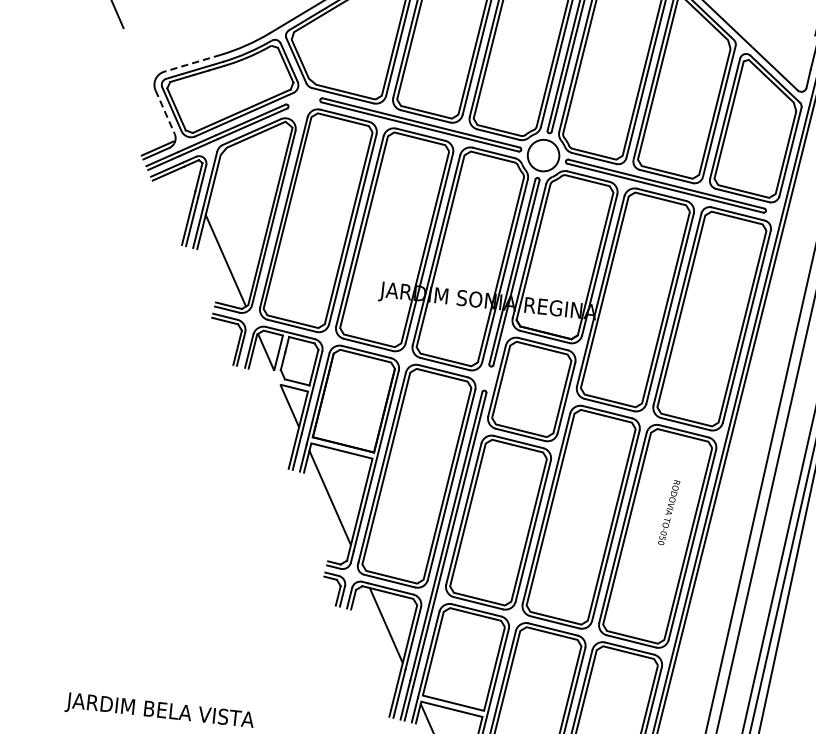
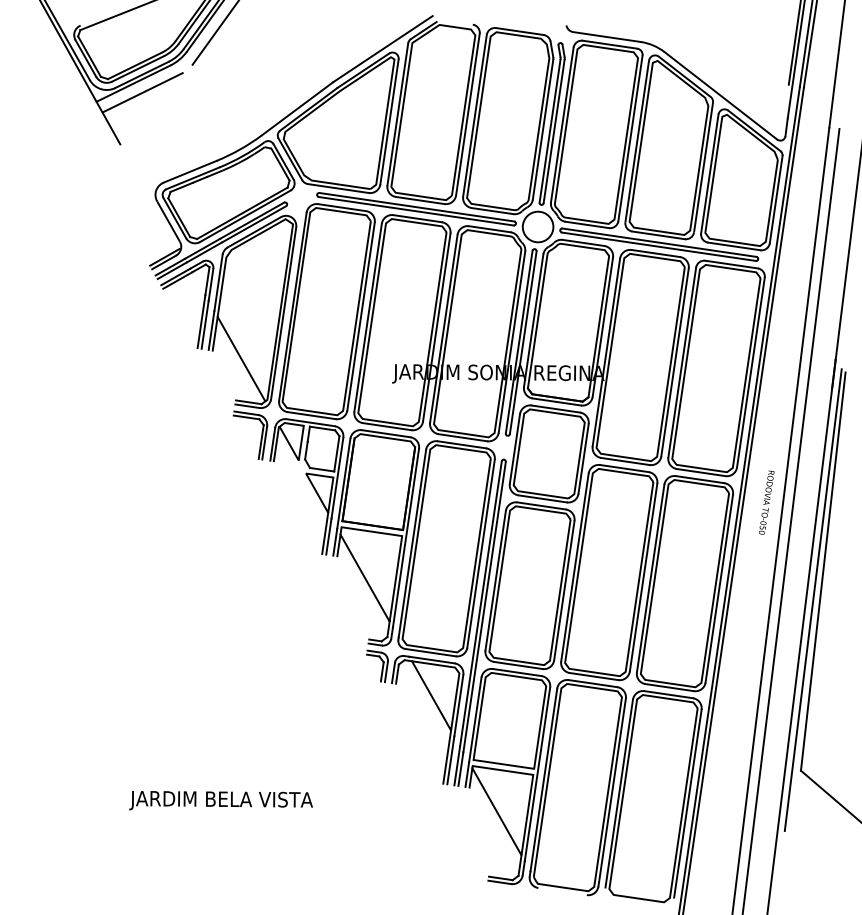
line: (192, 63) -> (190, 171), dashed -> solid
line: (165, 113) -> (168, 222), dashed -> solid
text: (668, 512) -> (766, 502), moved

